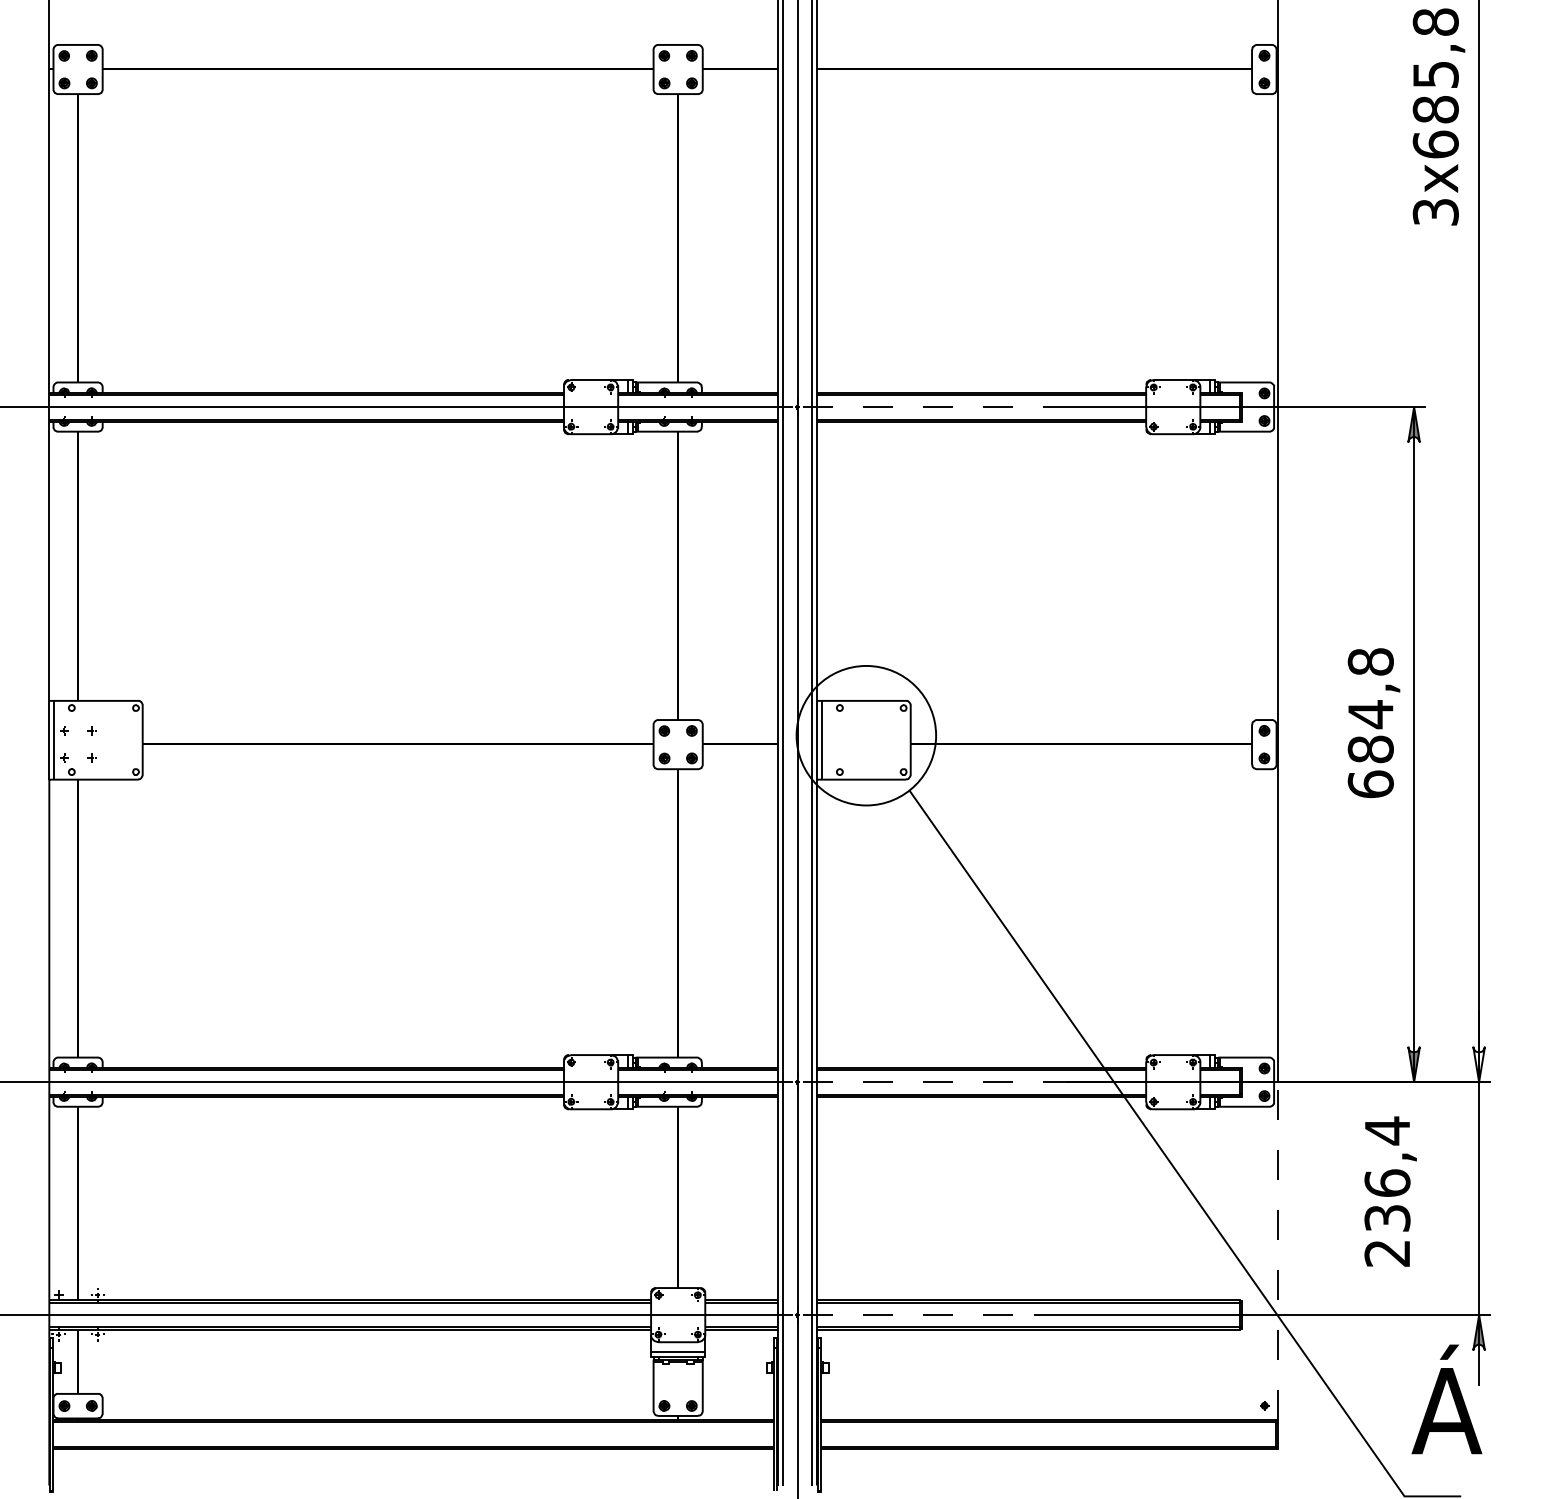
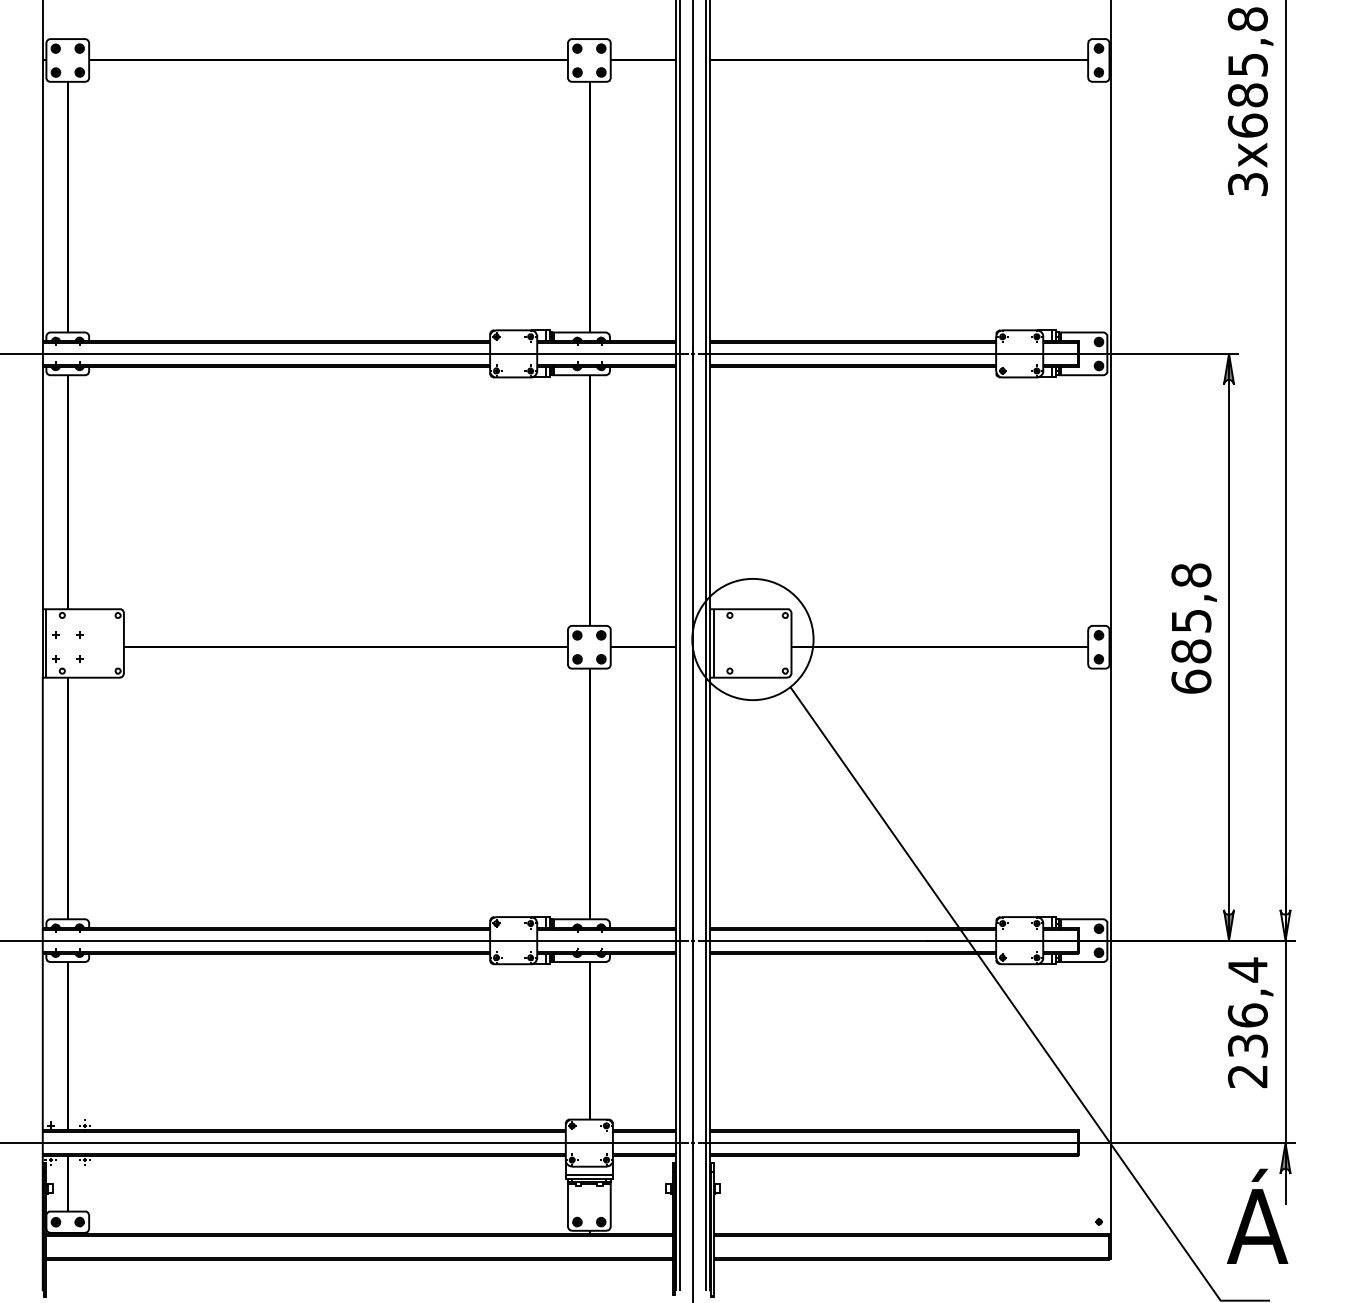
line: (930, 406) -> (808, 353), dashed -> solid
text: (1370, 713) -> (1191, 620), 684,8 -> 685,8
line: (934, 1081) -> (812, 940), dashed -> solid
text: (1390, 1191) -> (1250, 1022), moved
line: (1278, 1251) -> (1111, 1087), dashed -> solid
line: (918, 1314) -> (798, 1142), dashed -> solid

